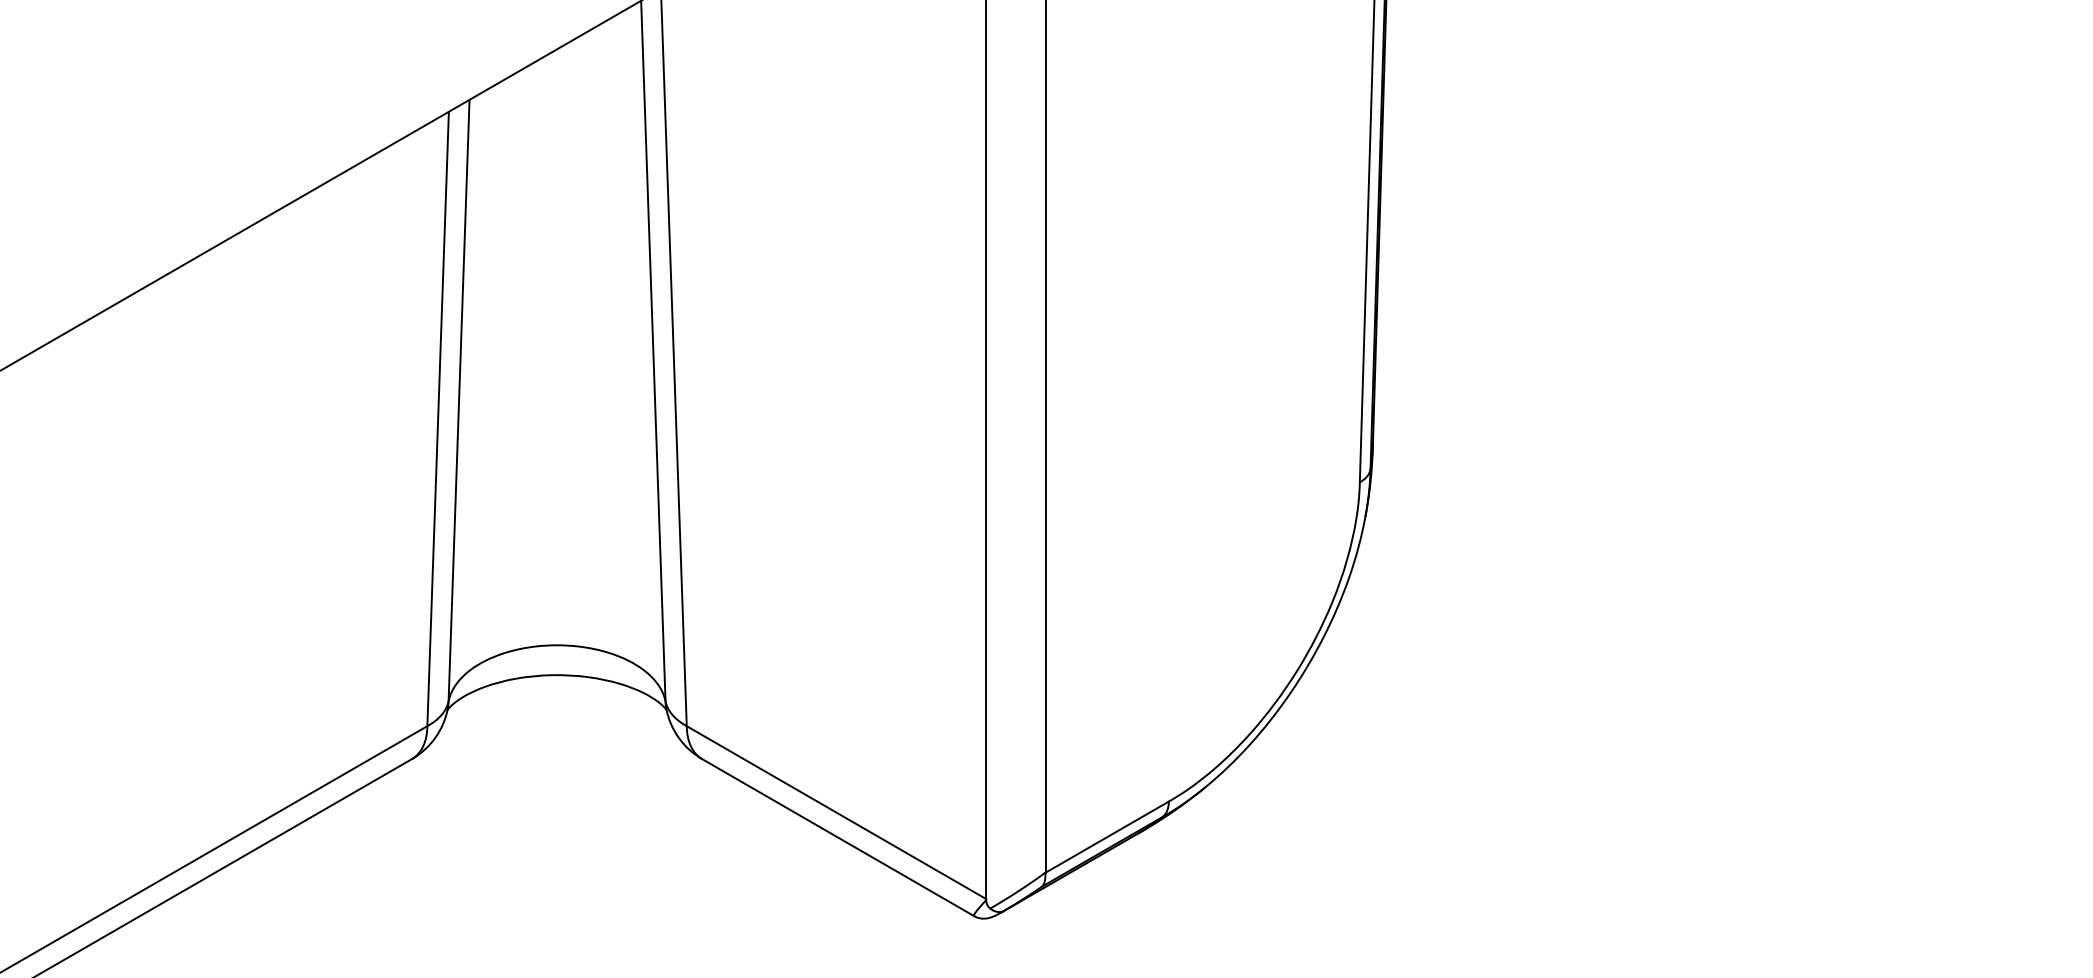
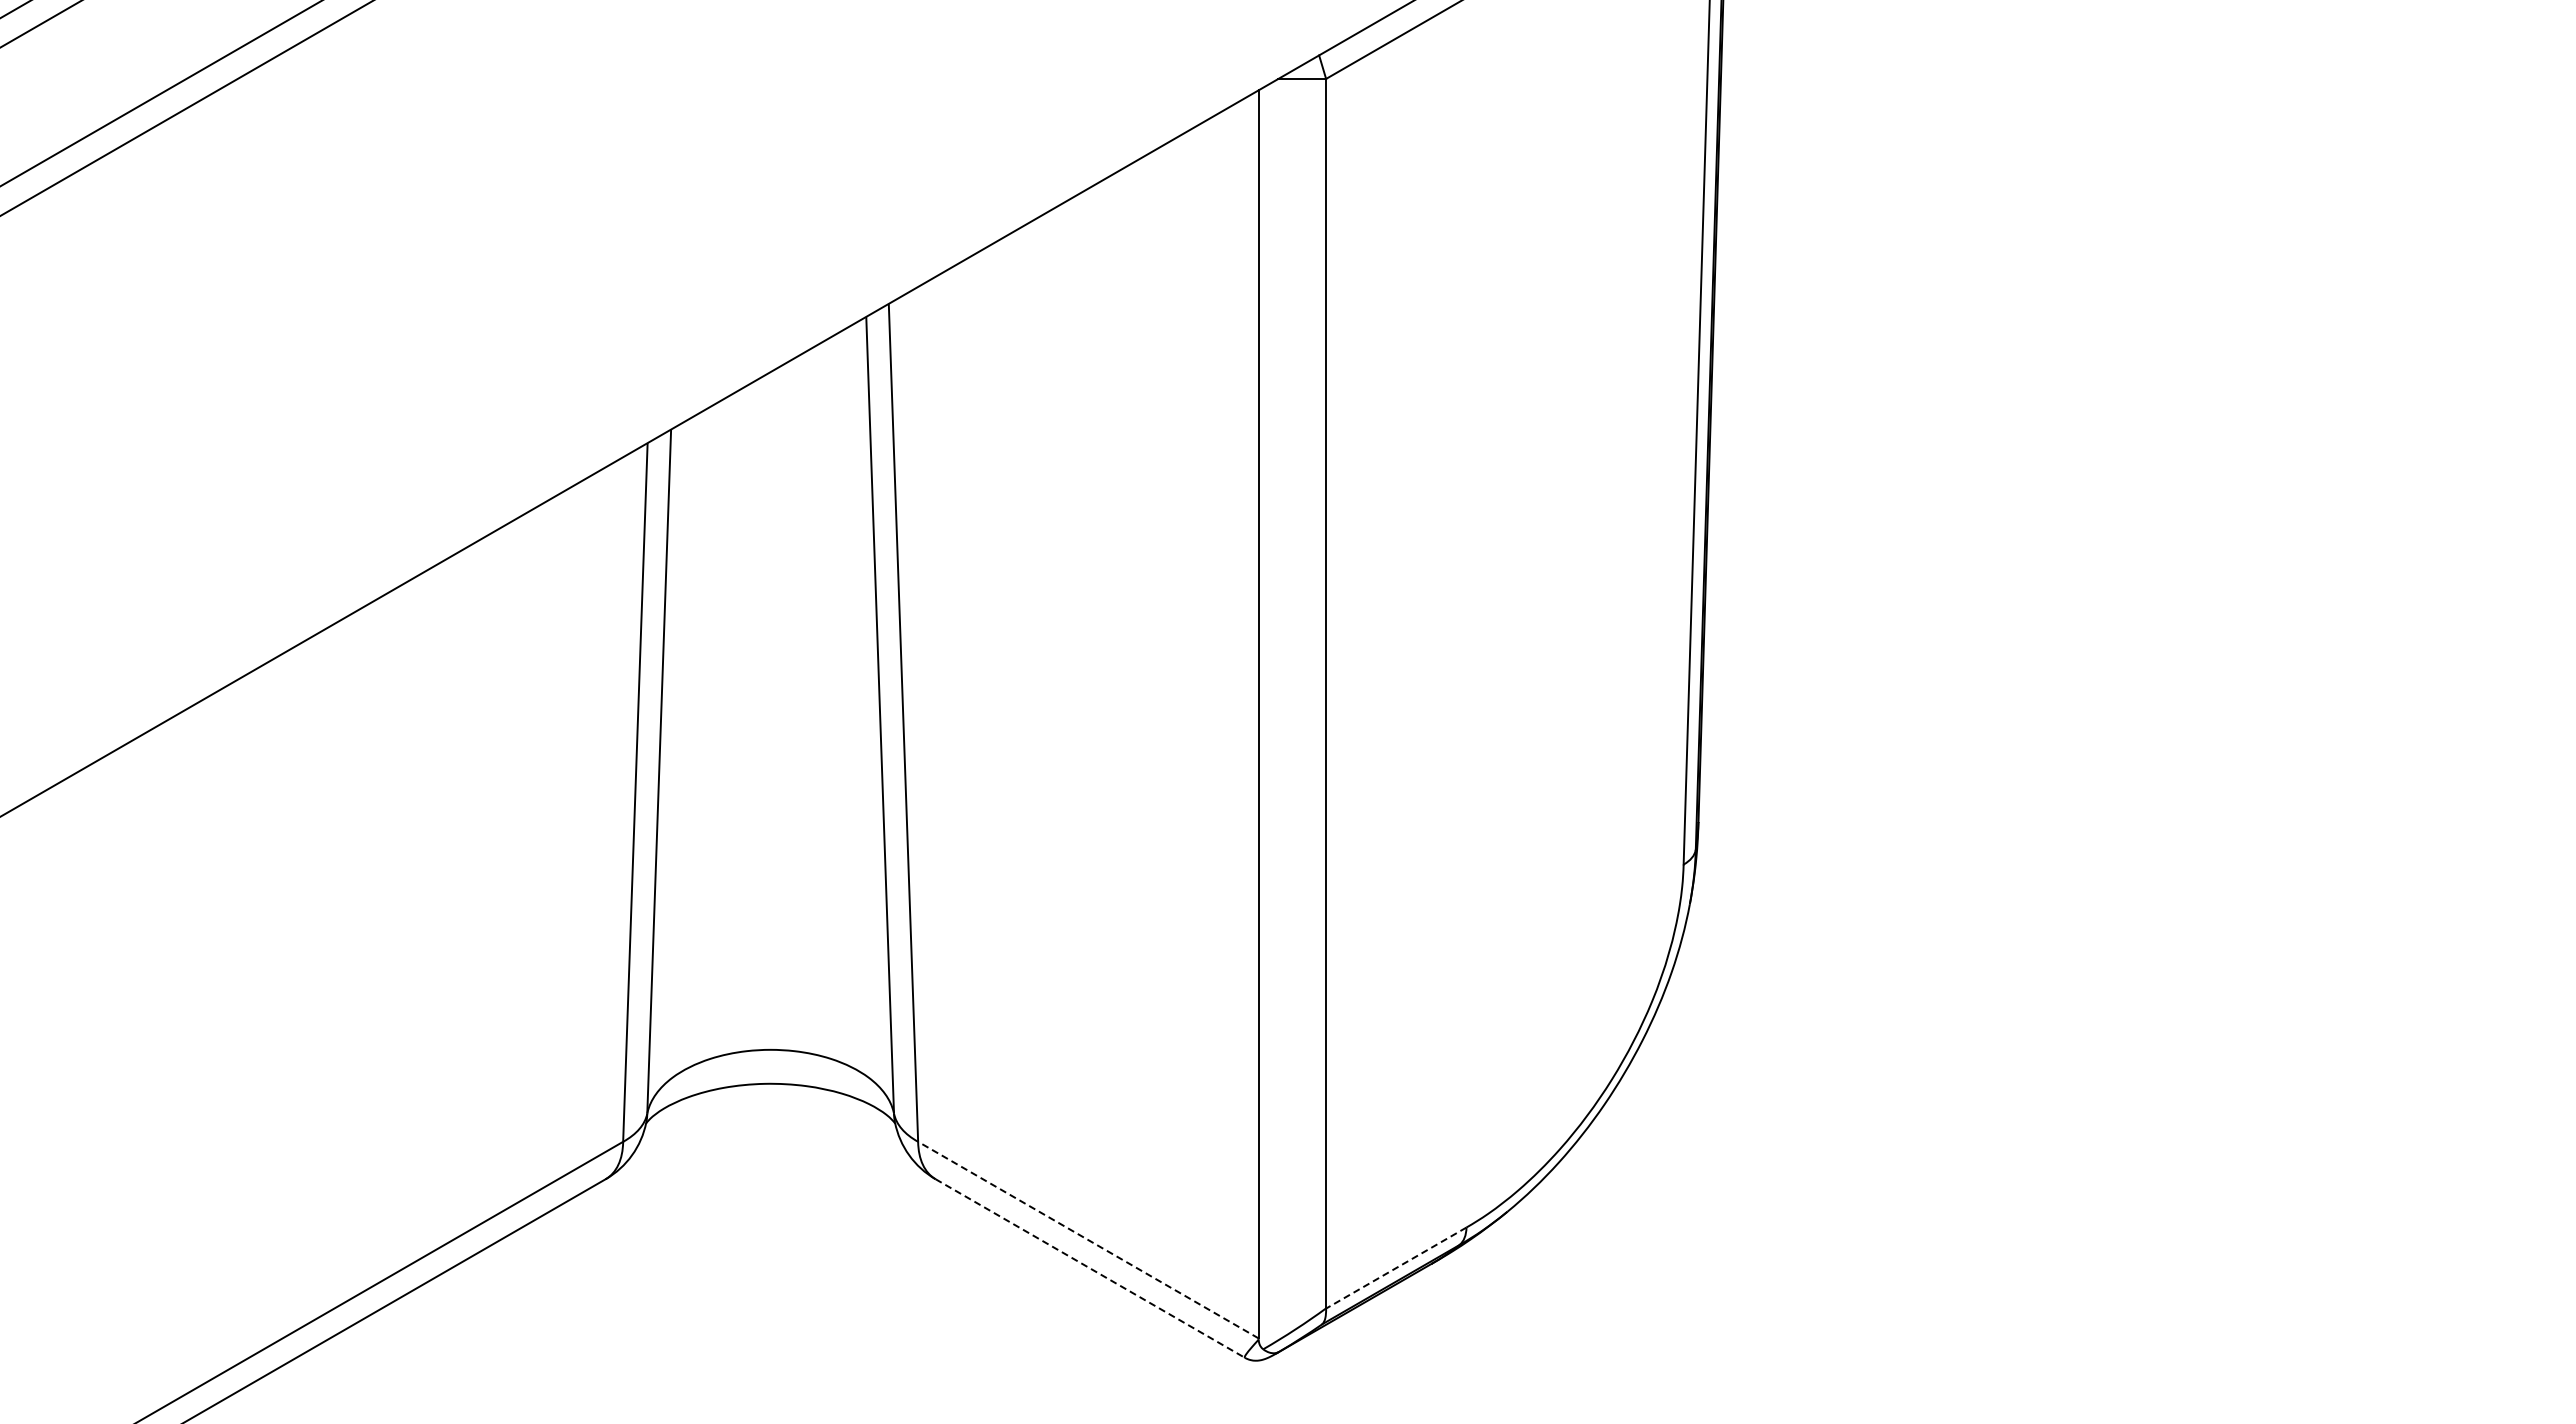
line: (836, 812) -> (1088, 1240), solid -> dashed
line: (838, 837) -> (1090, 1268), solid -> dashed
line: (1106, 837) -> (1395, 1268), solid -> dashed

